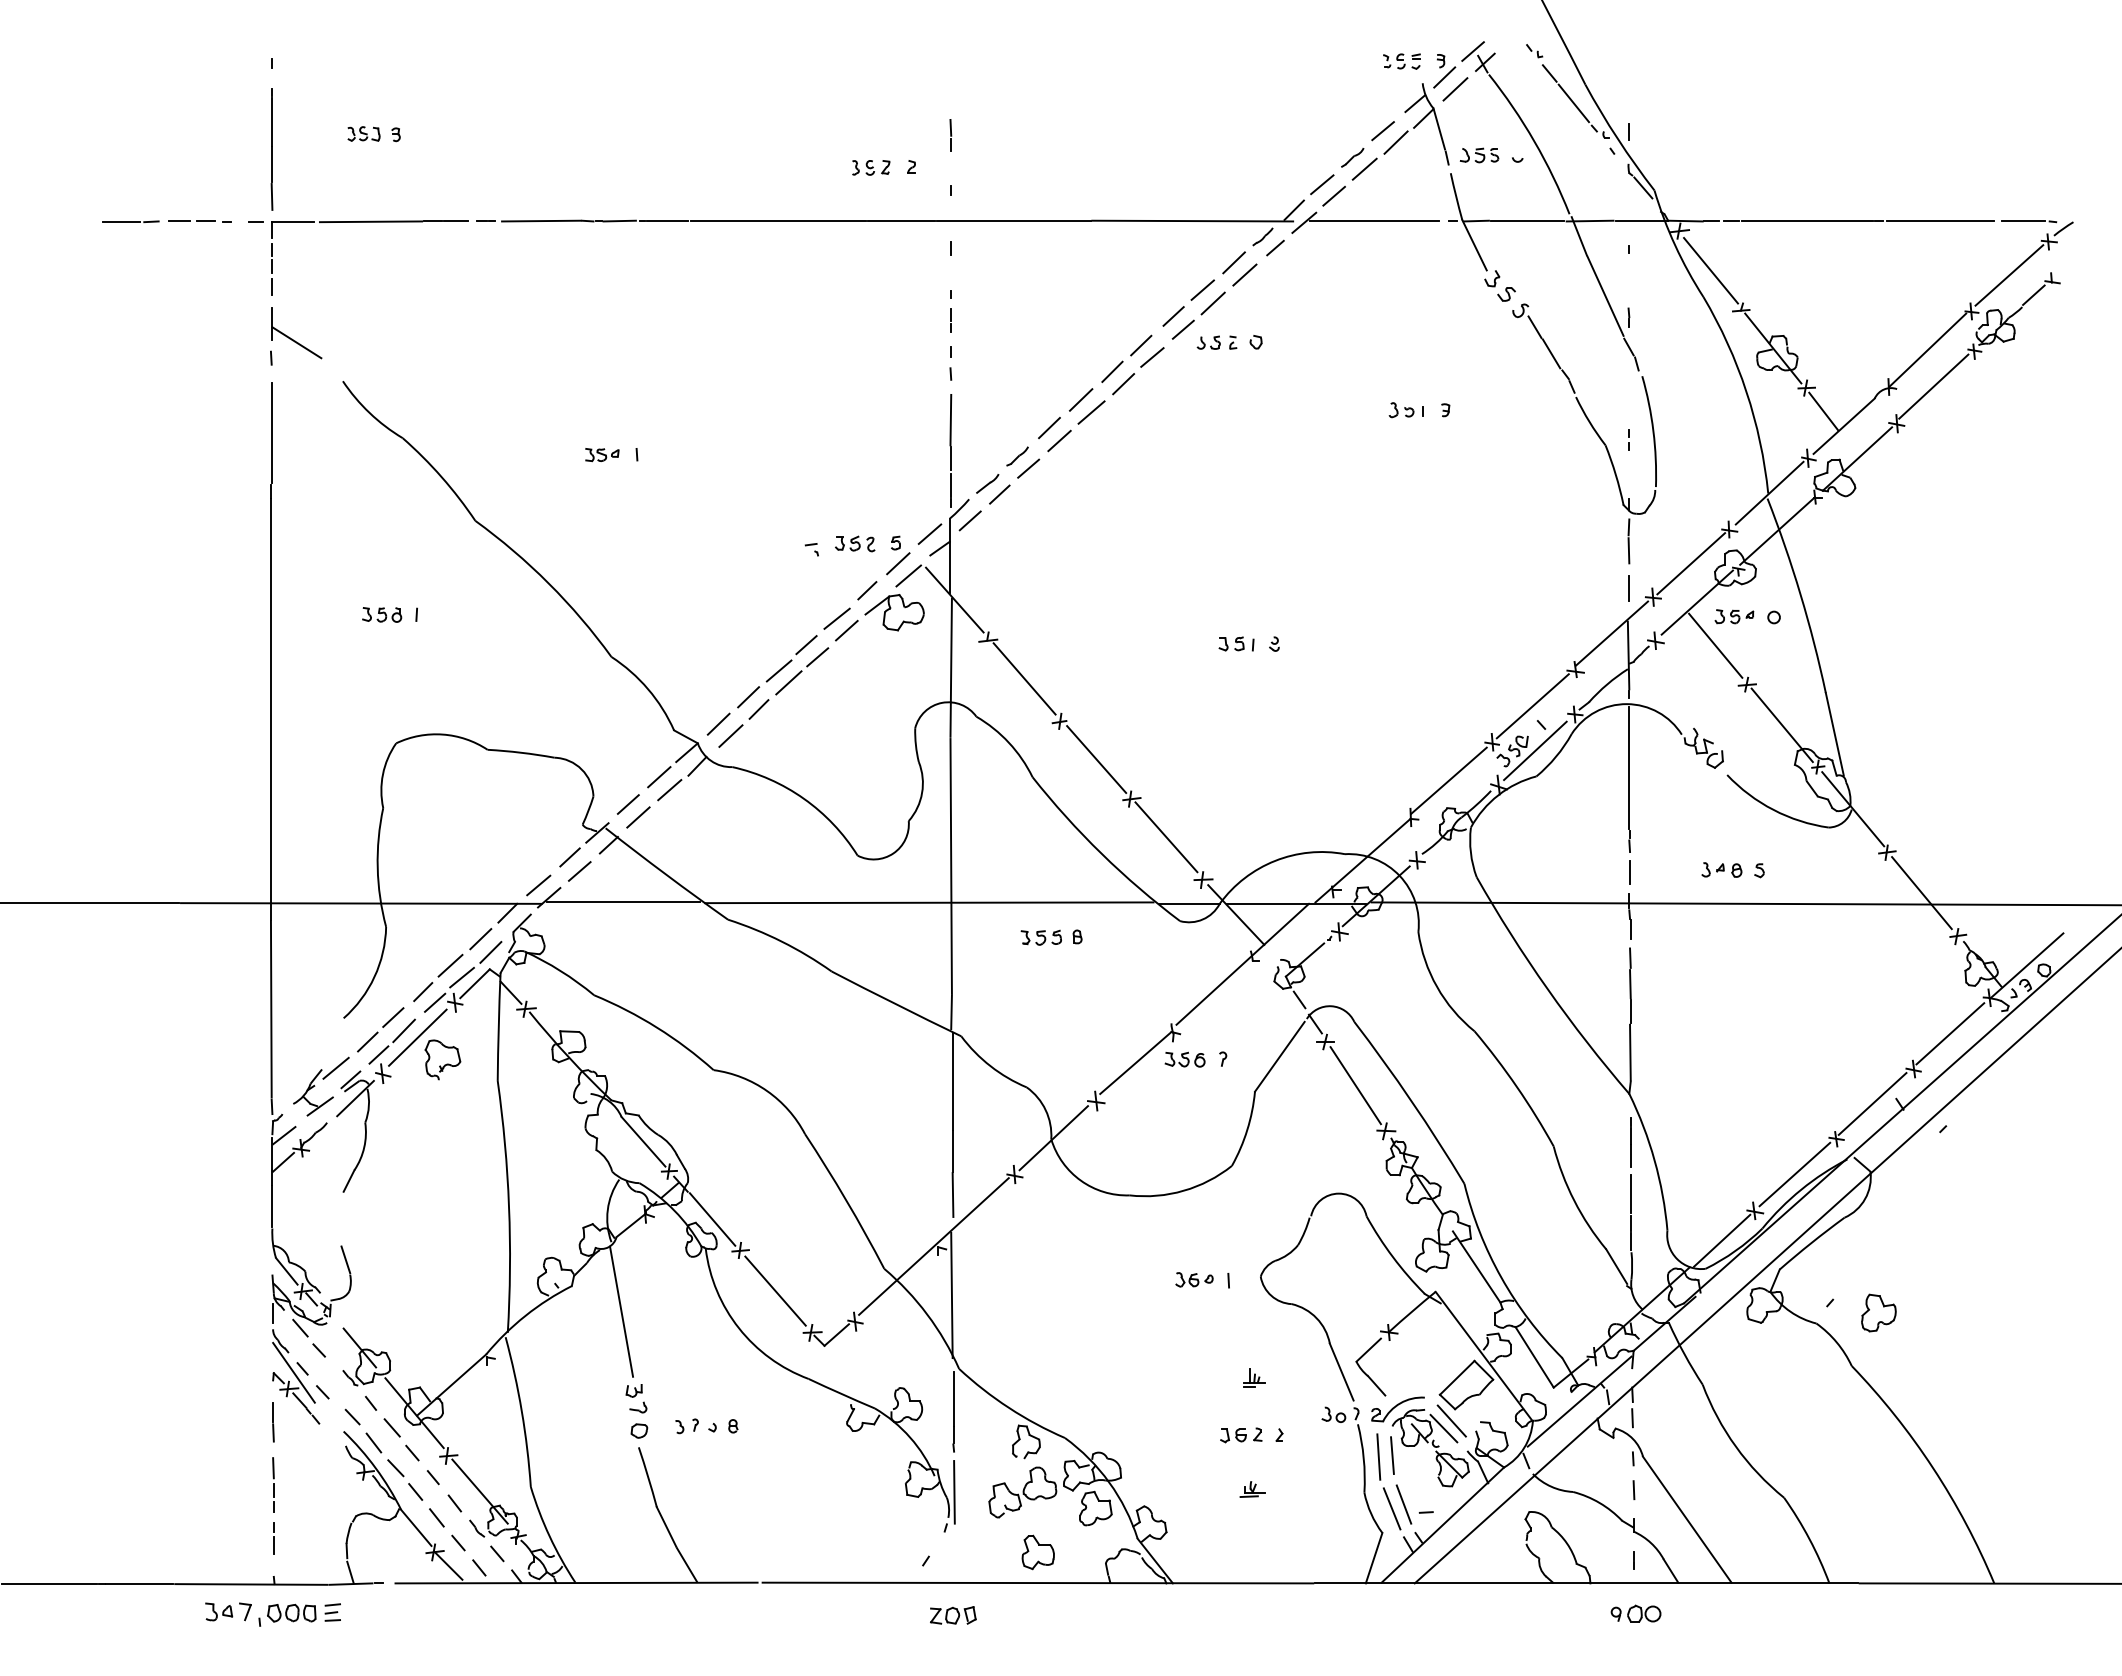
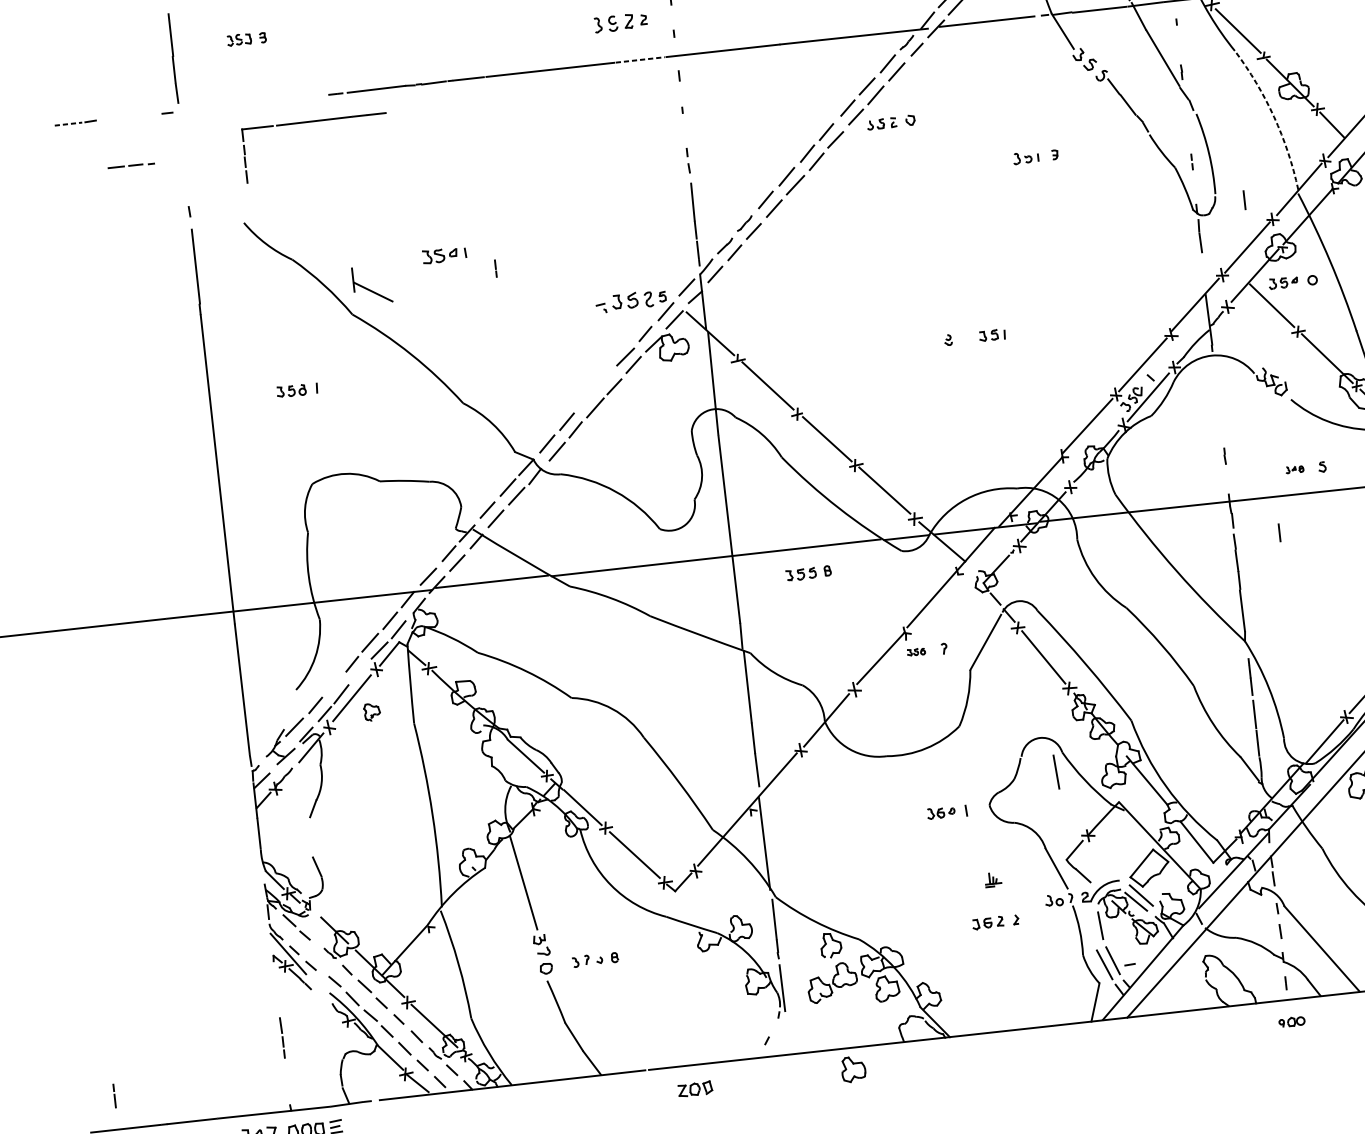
part: (871, 167) -> (614, 23), size x1.4
line: (901, 220) -> (640, 59), solid -> dashed
part: (199, 221) -> (131, 165), moved
line: (121, 222) -> (68, 124), solid -> dashed
part: (369, 222) -> (313, 121), moved
line: (950, 320) -> (495, 268), moved
part: (292, 338) -> (369, 289), moved
arc: (1746, 391) -> (1274, 116), solid -> dashed
part: (602, 455) -> (440, 256), size x1.4
part: (855, 543) -> (632, 300), size x1.4
line: (1628, 588) -> (1243, 200), moved
part: (1236, 643) -> (992, 334), moved
line: (806, 645) -> (605, 379), removed
line: (778, 670) -> (586, 399), removed
line: (1629, 768) -> (1218, 402), removed
part: (1721, 869) -> (1294, 469), size x0.6
line: (1629, 872) -> (1279, 532), moved
line: (435, 1002) -> (362, 670), removed
line: (393, 1017) -> (332, 685), removed
part: (442, 1059) -> (371, 712), size x0.6
part: (1184, 1059) -> (916, 652), size x0.6
line: (273, 1422) -> (277, 992), removed
line: (1378, 1456) -> (1056, 771), moved
part: (1252, 1489) -> (1000, 961), removed
line: (273, 1538) -> (114, 1096), moved
part: (1037, 1552) -> (853, 1069), moved
part: (1635, 1613) -> (1291, 1021), size x0.7
part: (953, 1615) -> (695, 1089), moved

